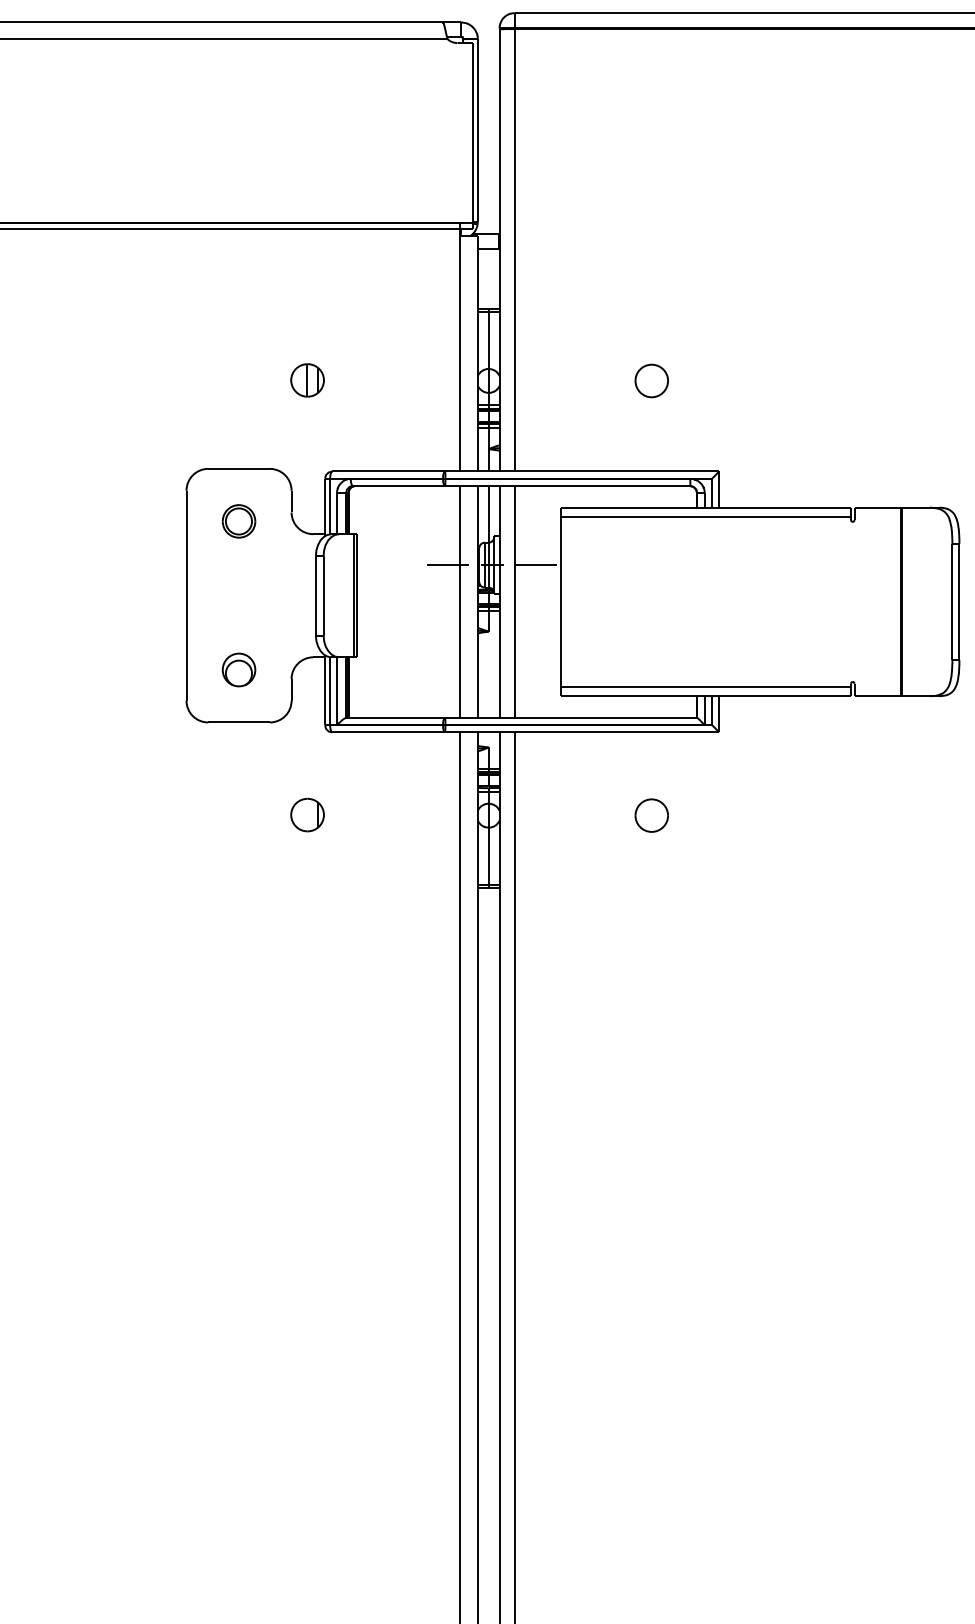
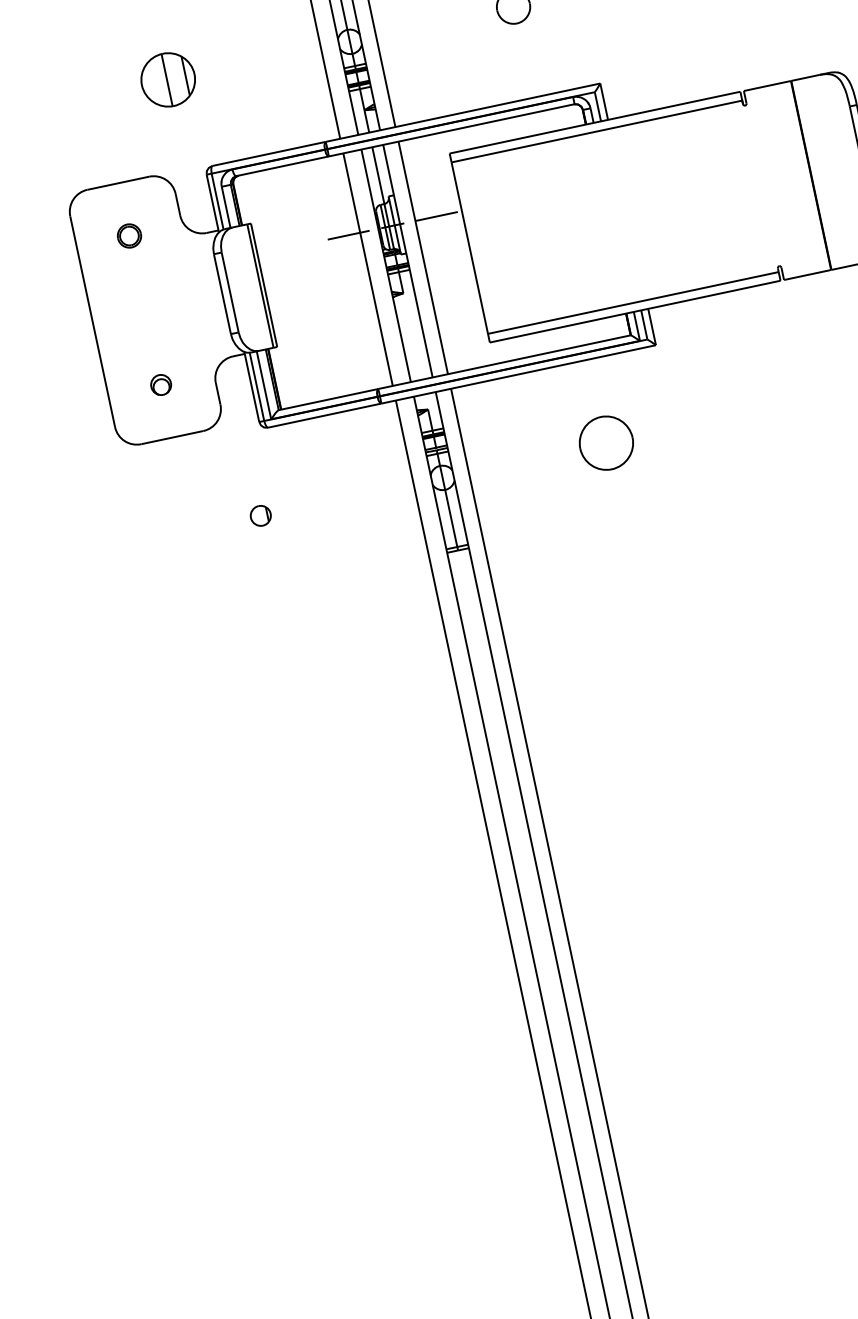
part: (307, 380) -> (168, 80), size x1.6
part: (238, 521) -> (128, 236), size x0.7
part: (238, 669) -> (160, 384), size x0.6
part: (307, 814) -> (260, 515), size x0.6
part: (651, 815) -> (605, 443), size x1.6

